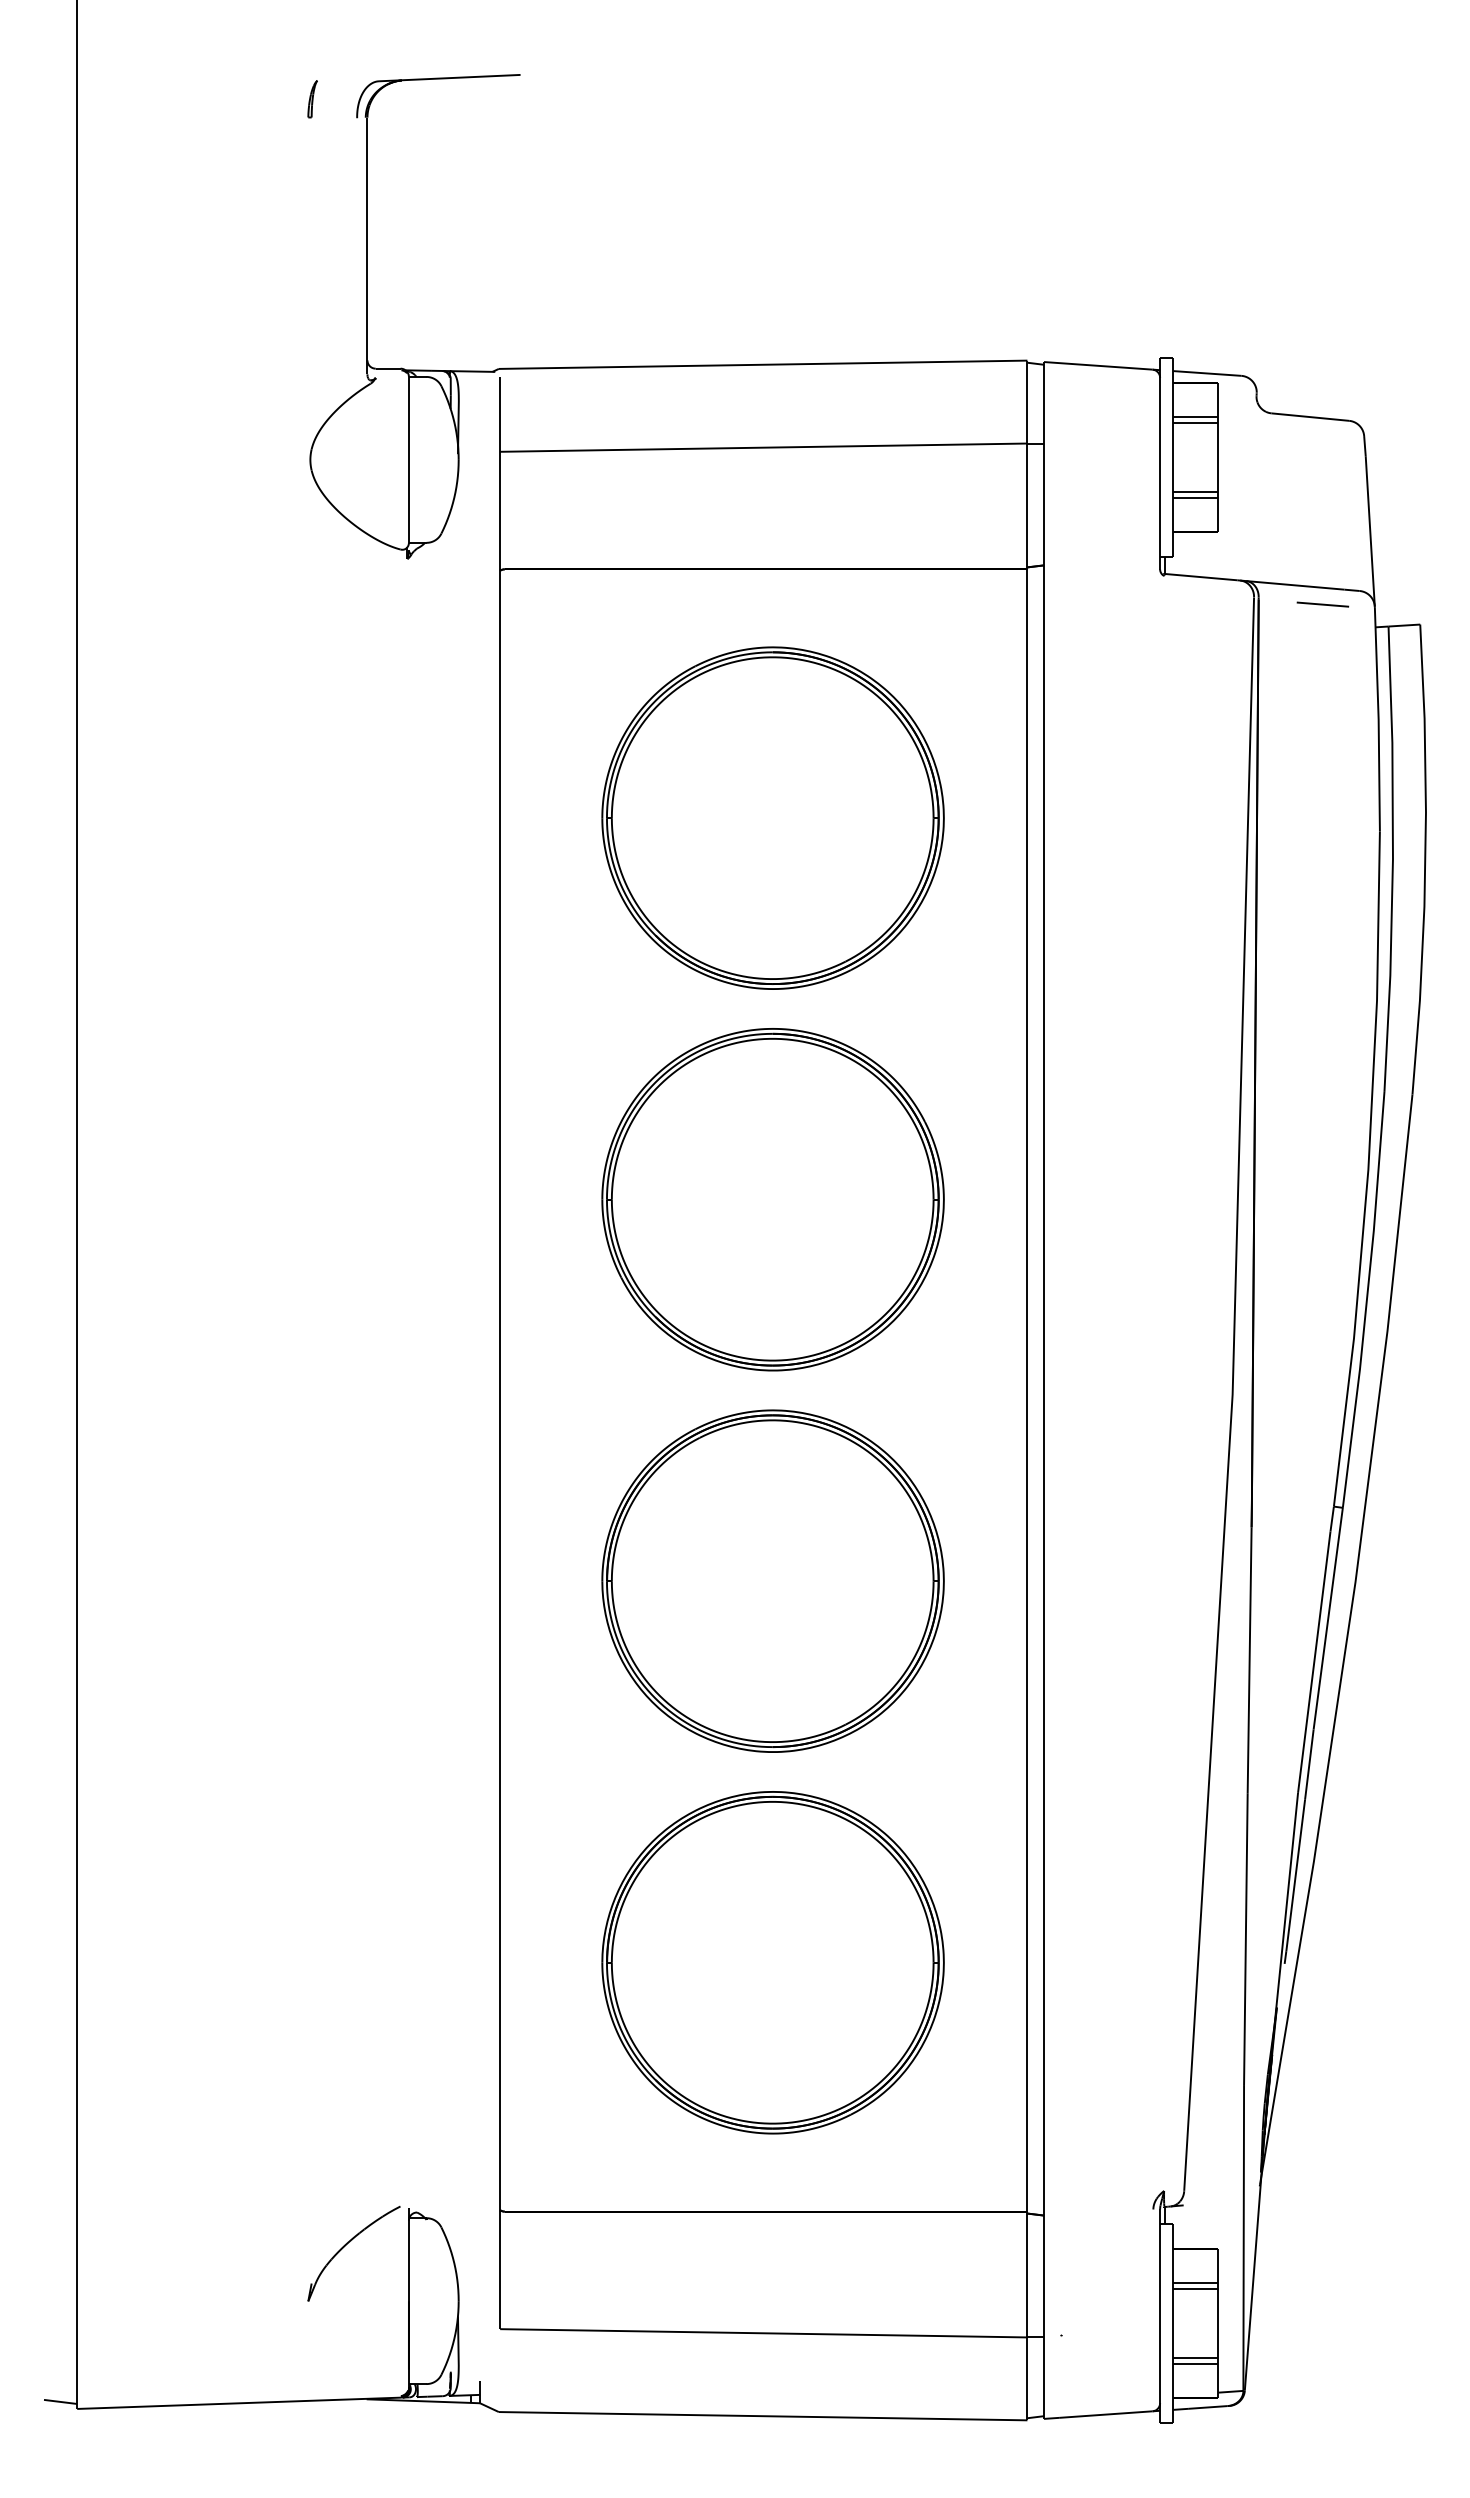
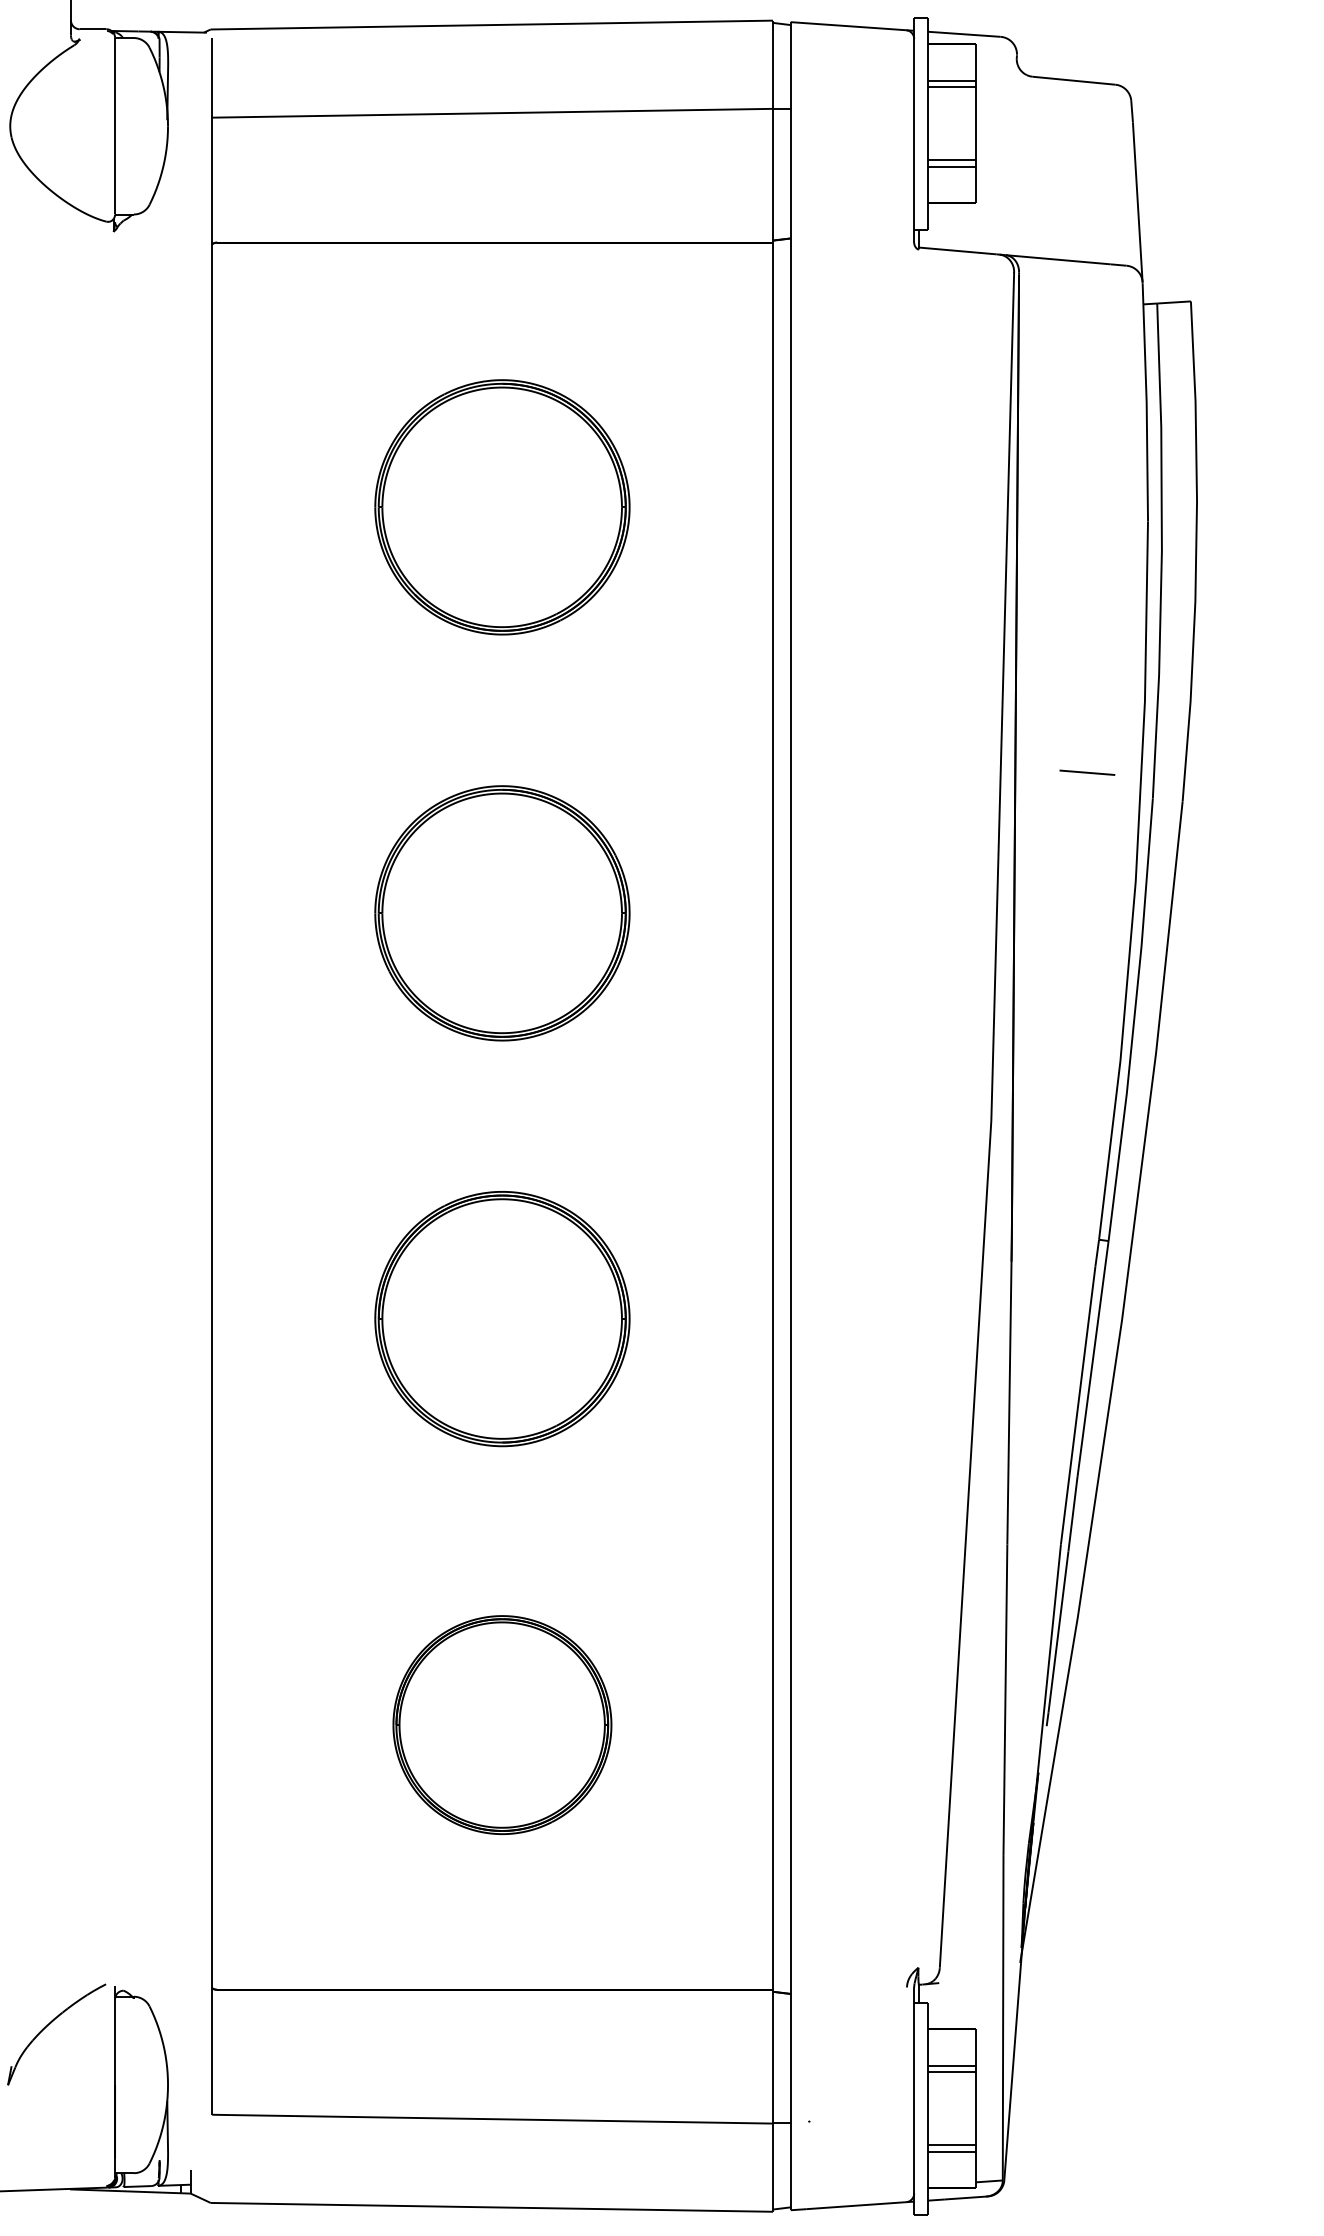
line: (1322, 604) -> (1086, 772), moved
part: (772, 817) -> (501, 506), size x0.7
part: (772, 1199) -> (501, 913), size x0.7
part: (772, 1580) -> (501, 1318), size x0.7
part: (772, 1962) -> (501, 1724), size x0.6

